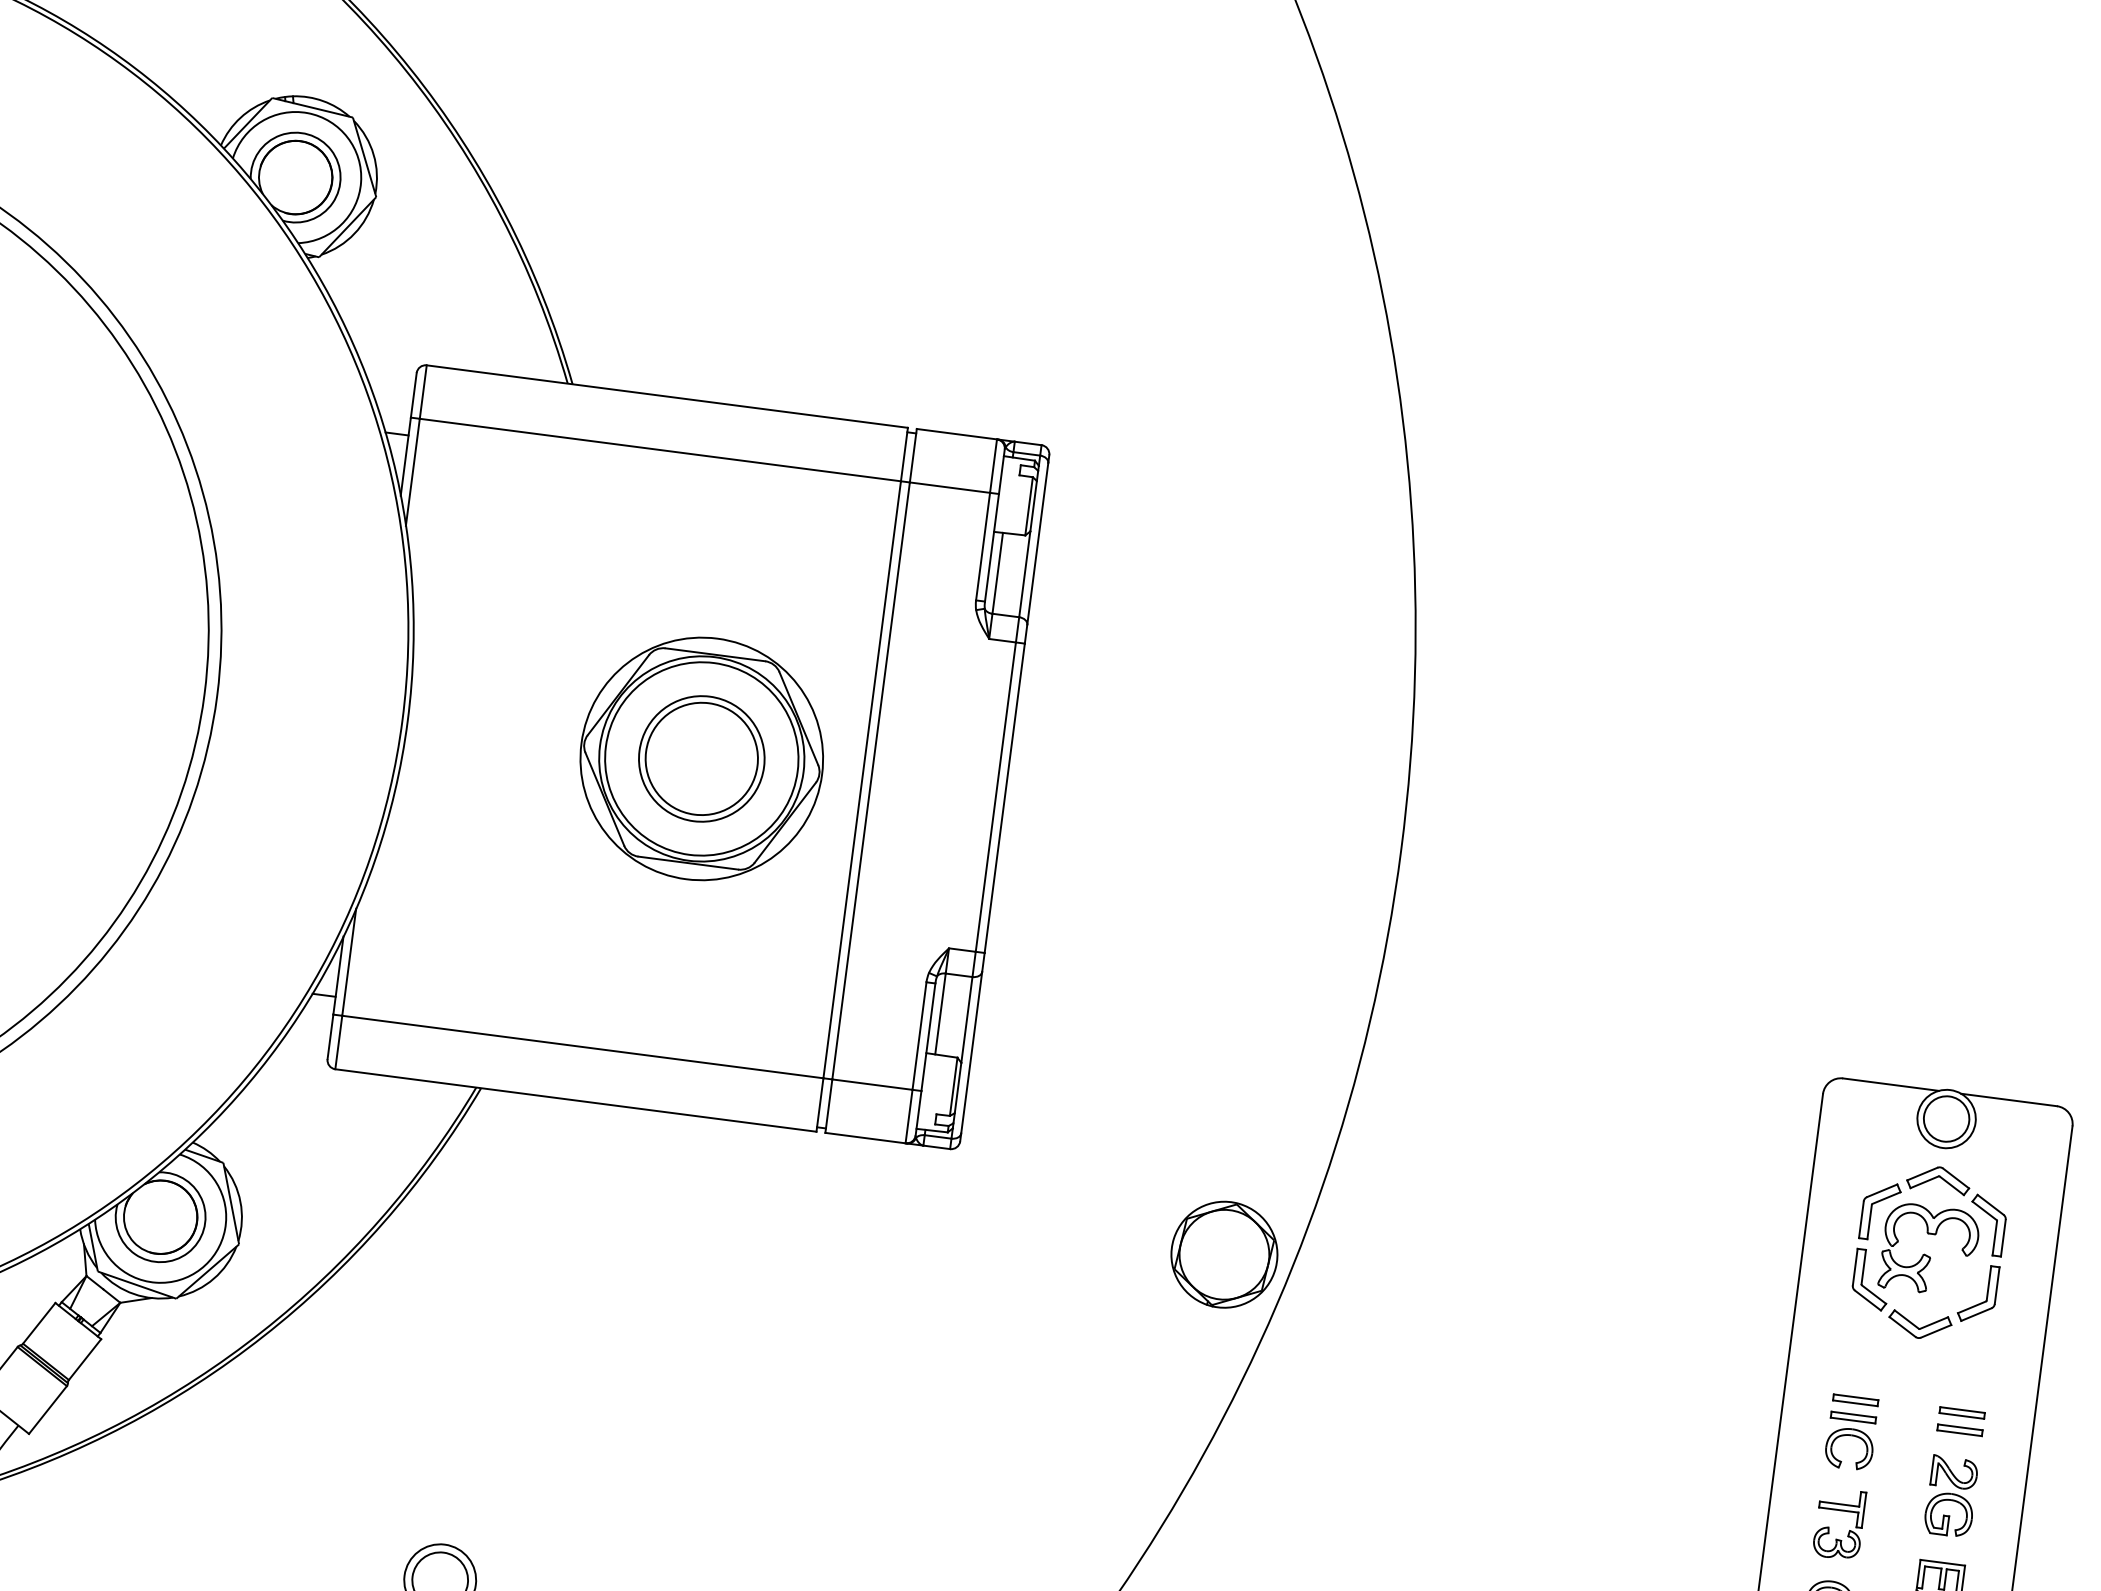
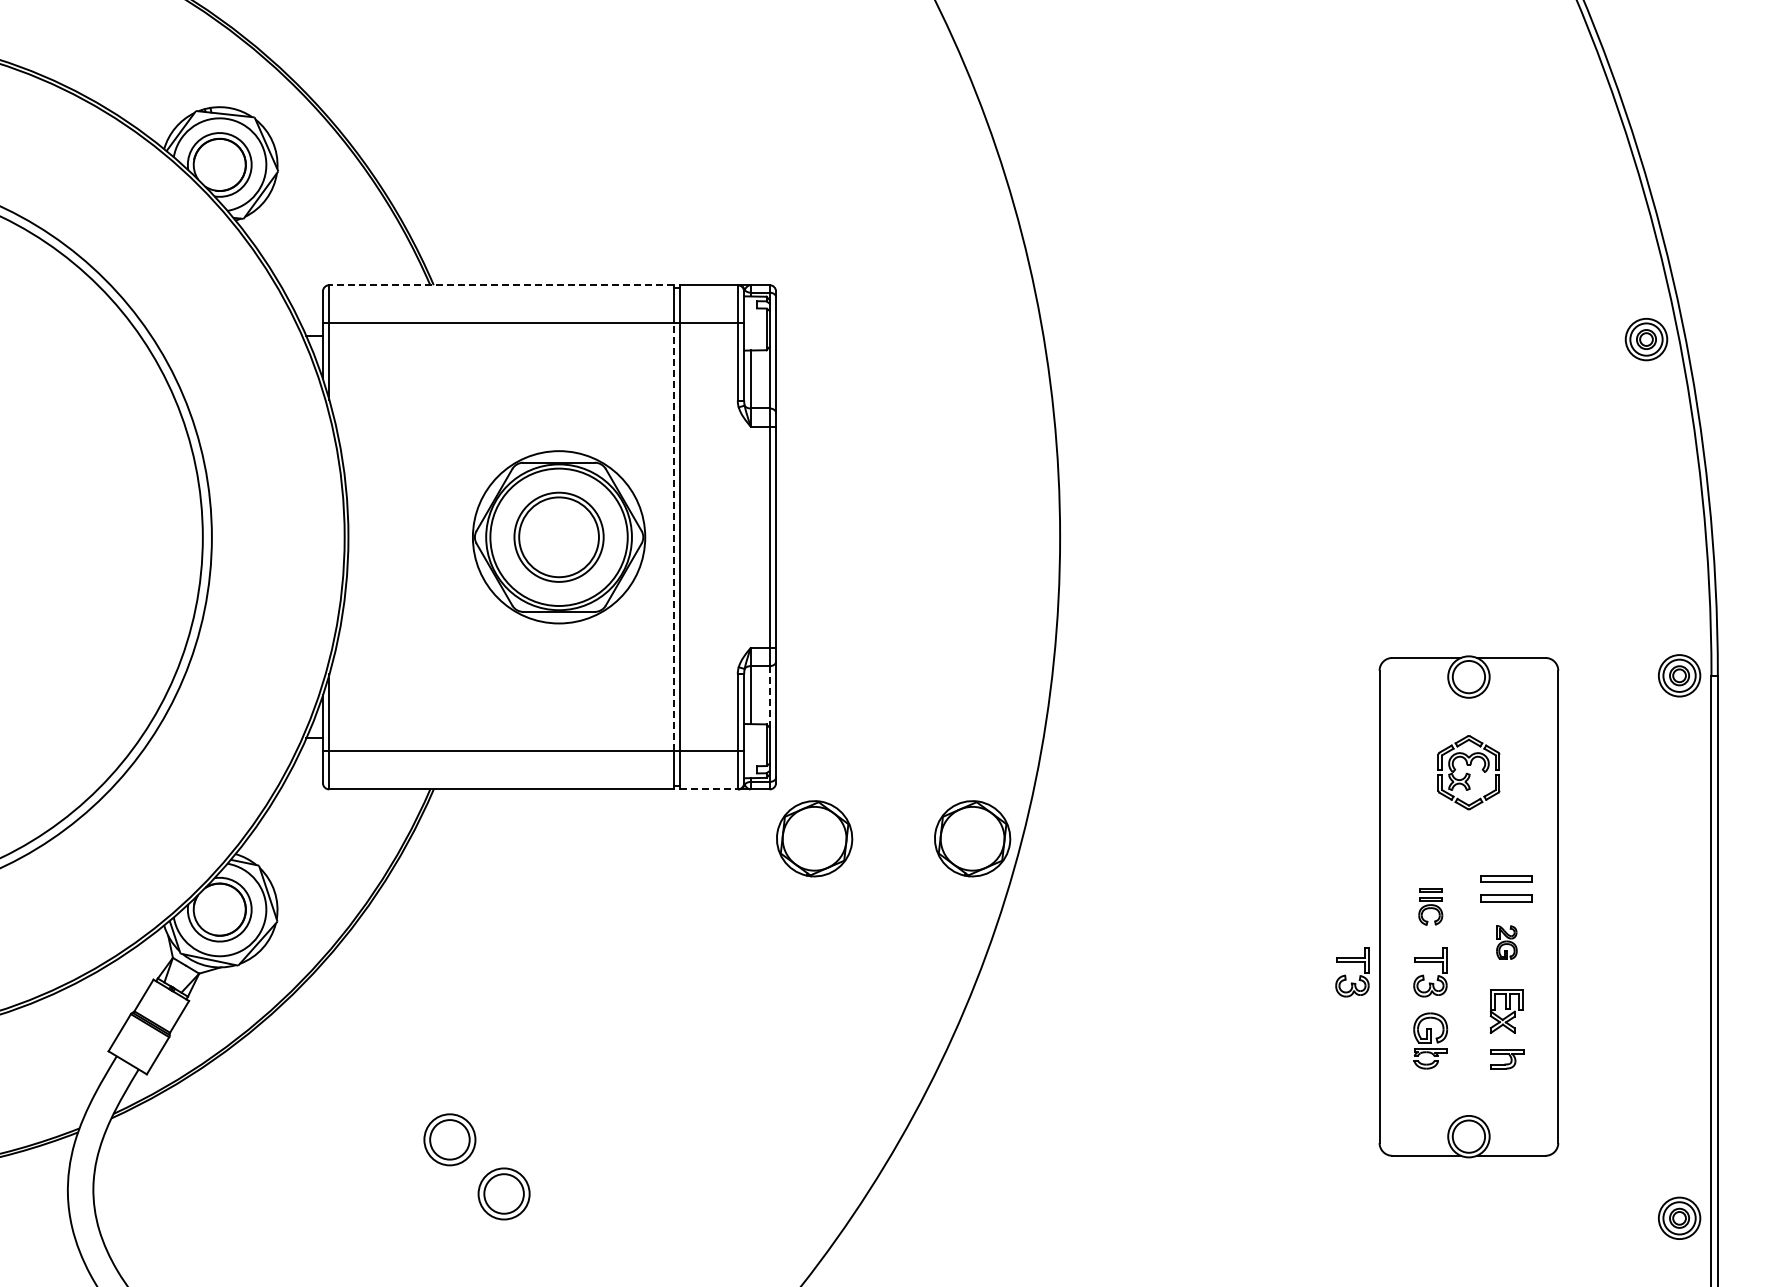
line: (667, 396) -> (501, 285), solid -> dashed
line: (861, 779) -> (673, 537), solid -> dashed
line: (966, 1019) -> (769, 696), solid -> dashed
line: (866, 1138) -> (709, 789), solid -> dashed
part: (1003, 1225) -> (814, 838), added
part: (1928, 1252) -> (1468, 772), size x0.6
part: (1960, 1420) -> (1506, 888), size x1.6
part: (1851, 1432) -> (1430, 906), size x0.7
part: (1950, 1496) -> (1506, 942), size x0.6
part: (1721, 1514) -> (1346, 976), added

